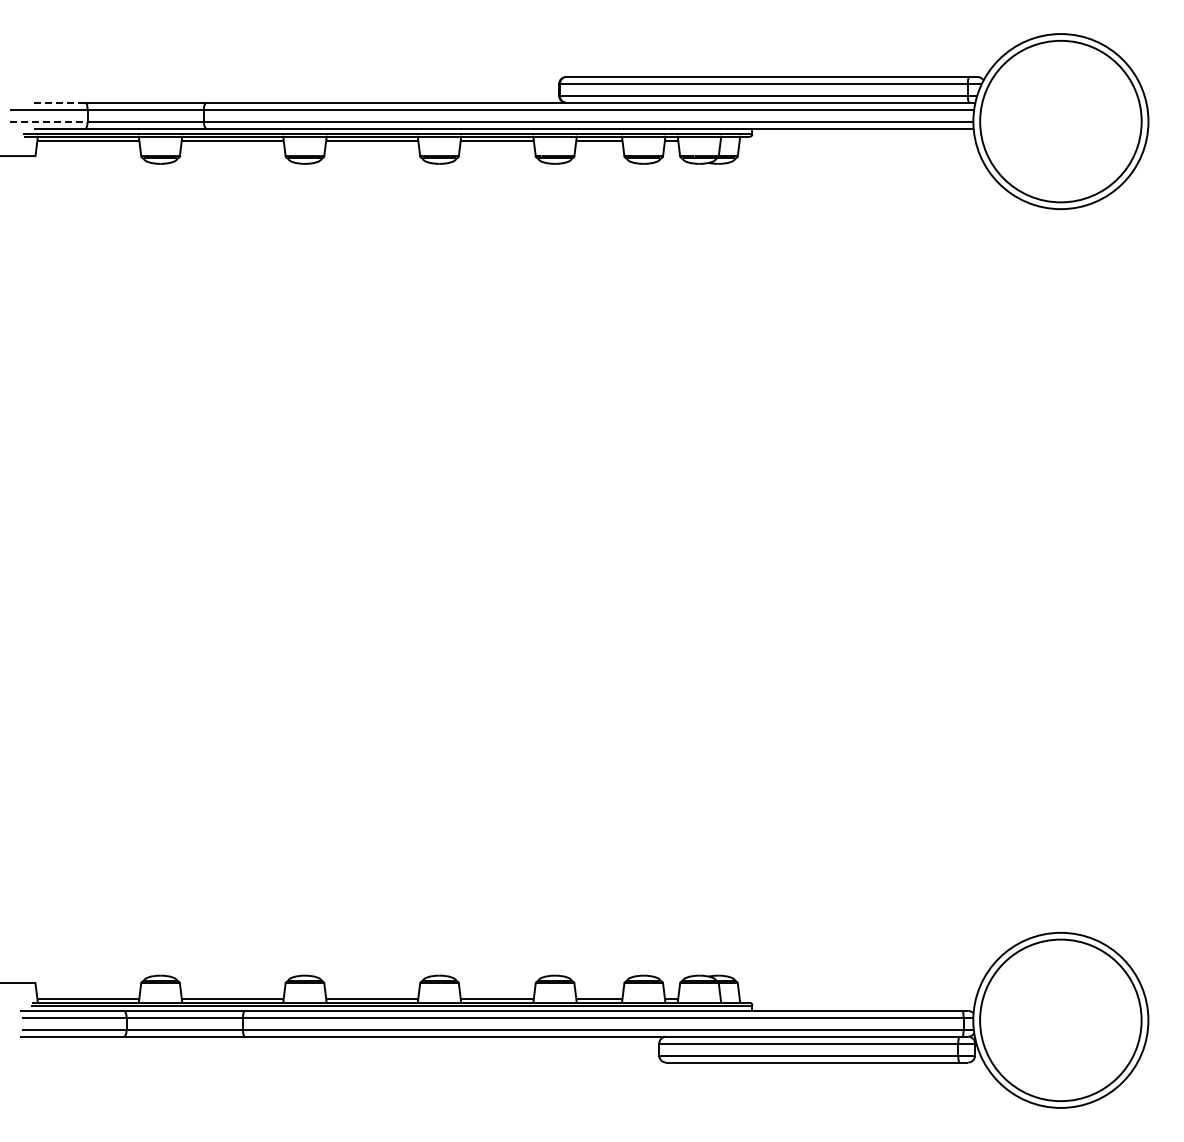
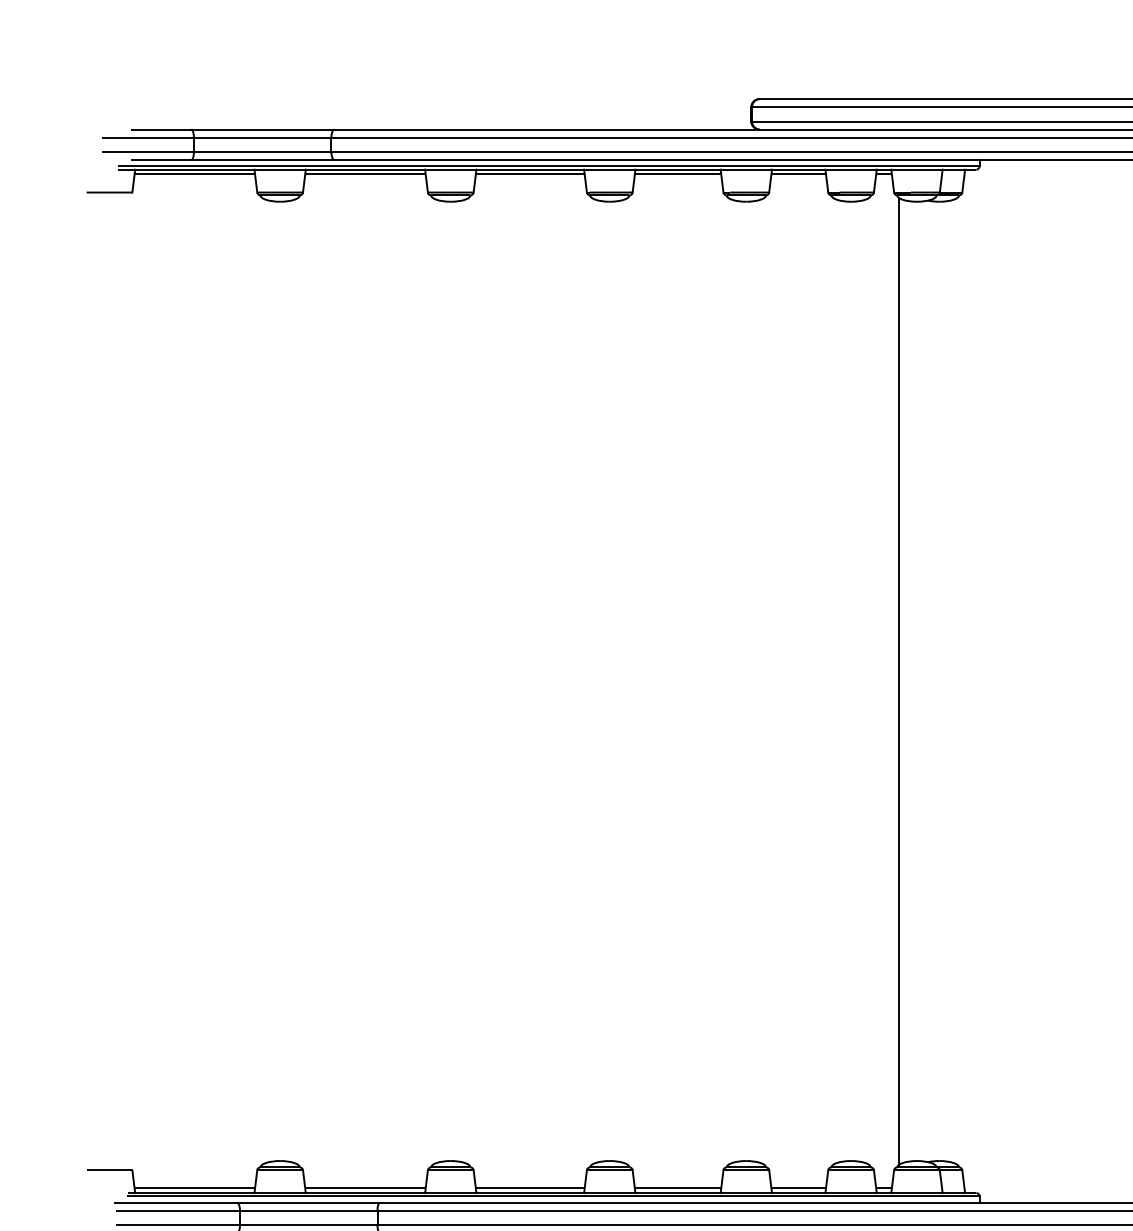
line: (59, 102) -> (160, 129), dashed -> solid
line: (48, 121) -> (147, 151), dashed -> solid
line: (684, 569) -> (899, 681), added

